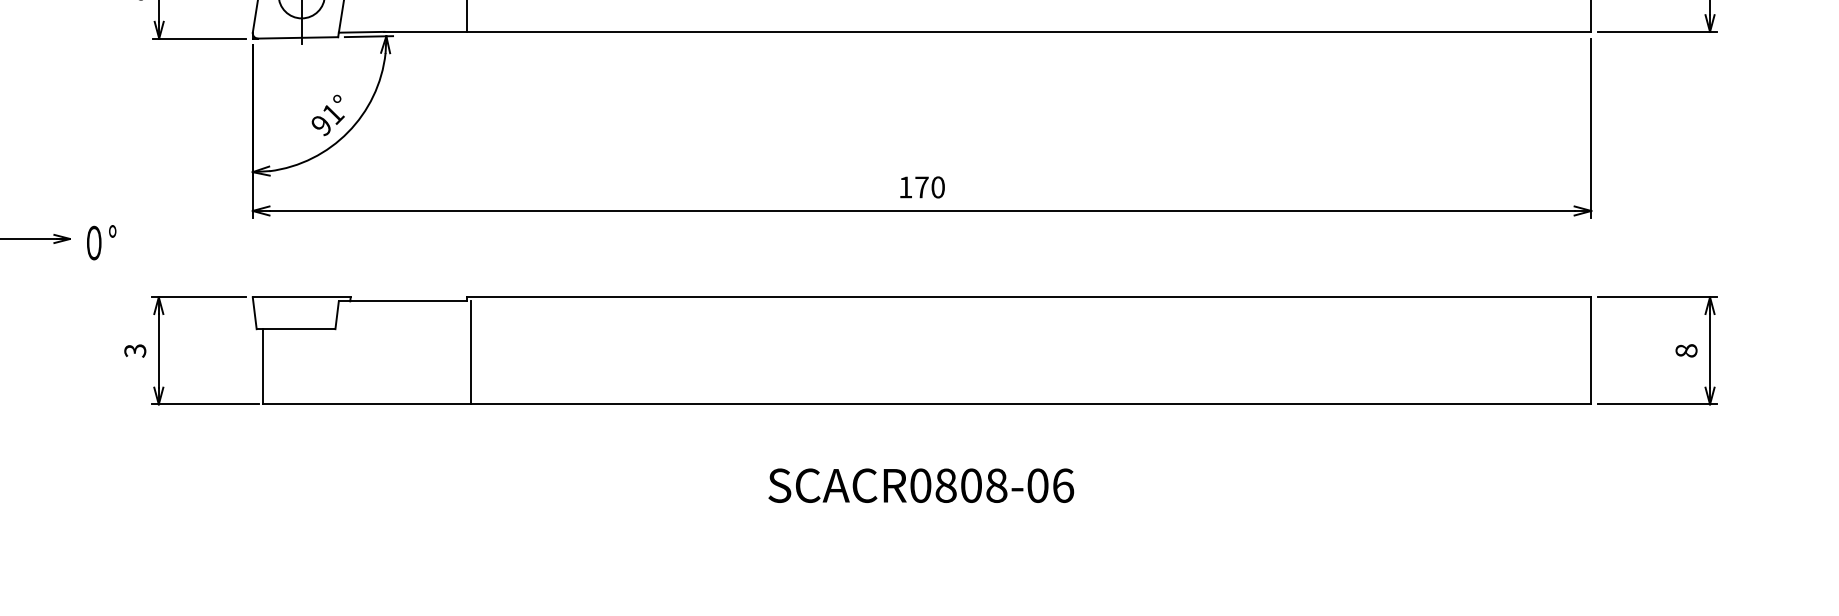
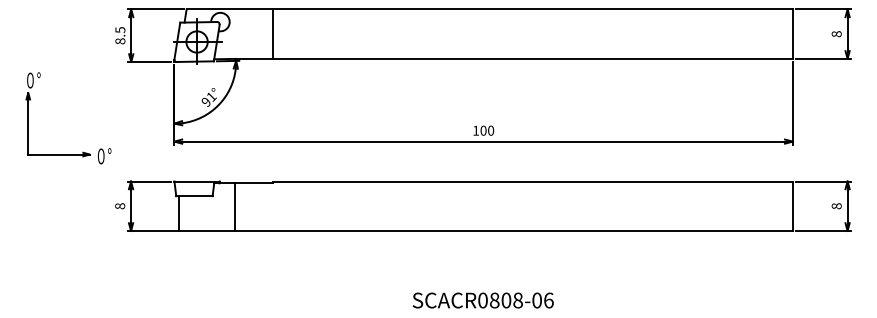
text: (921, 186) -> (483, 130), 170 -> 100
text: (135, 351) -> (120, 206), 3 -> 8
line: (471, 351) -> (235, 206), moved
text: (919, 485) -> (482, 300), moved

